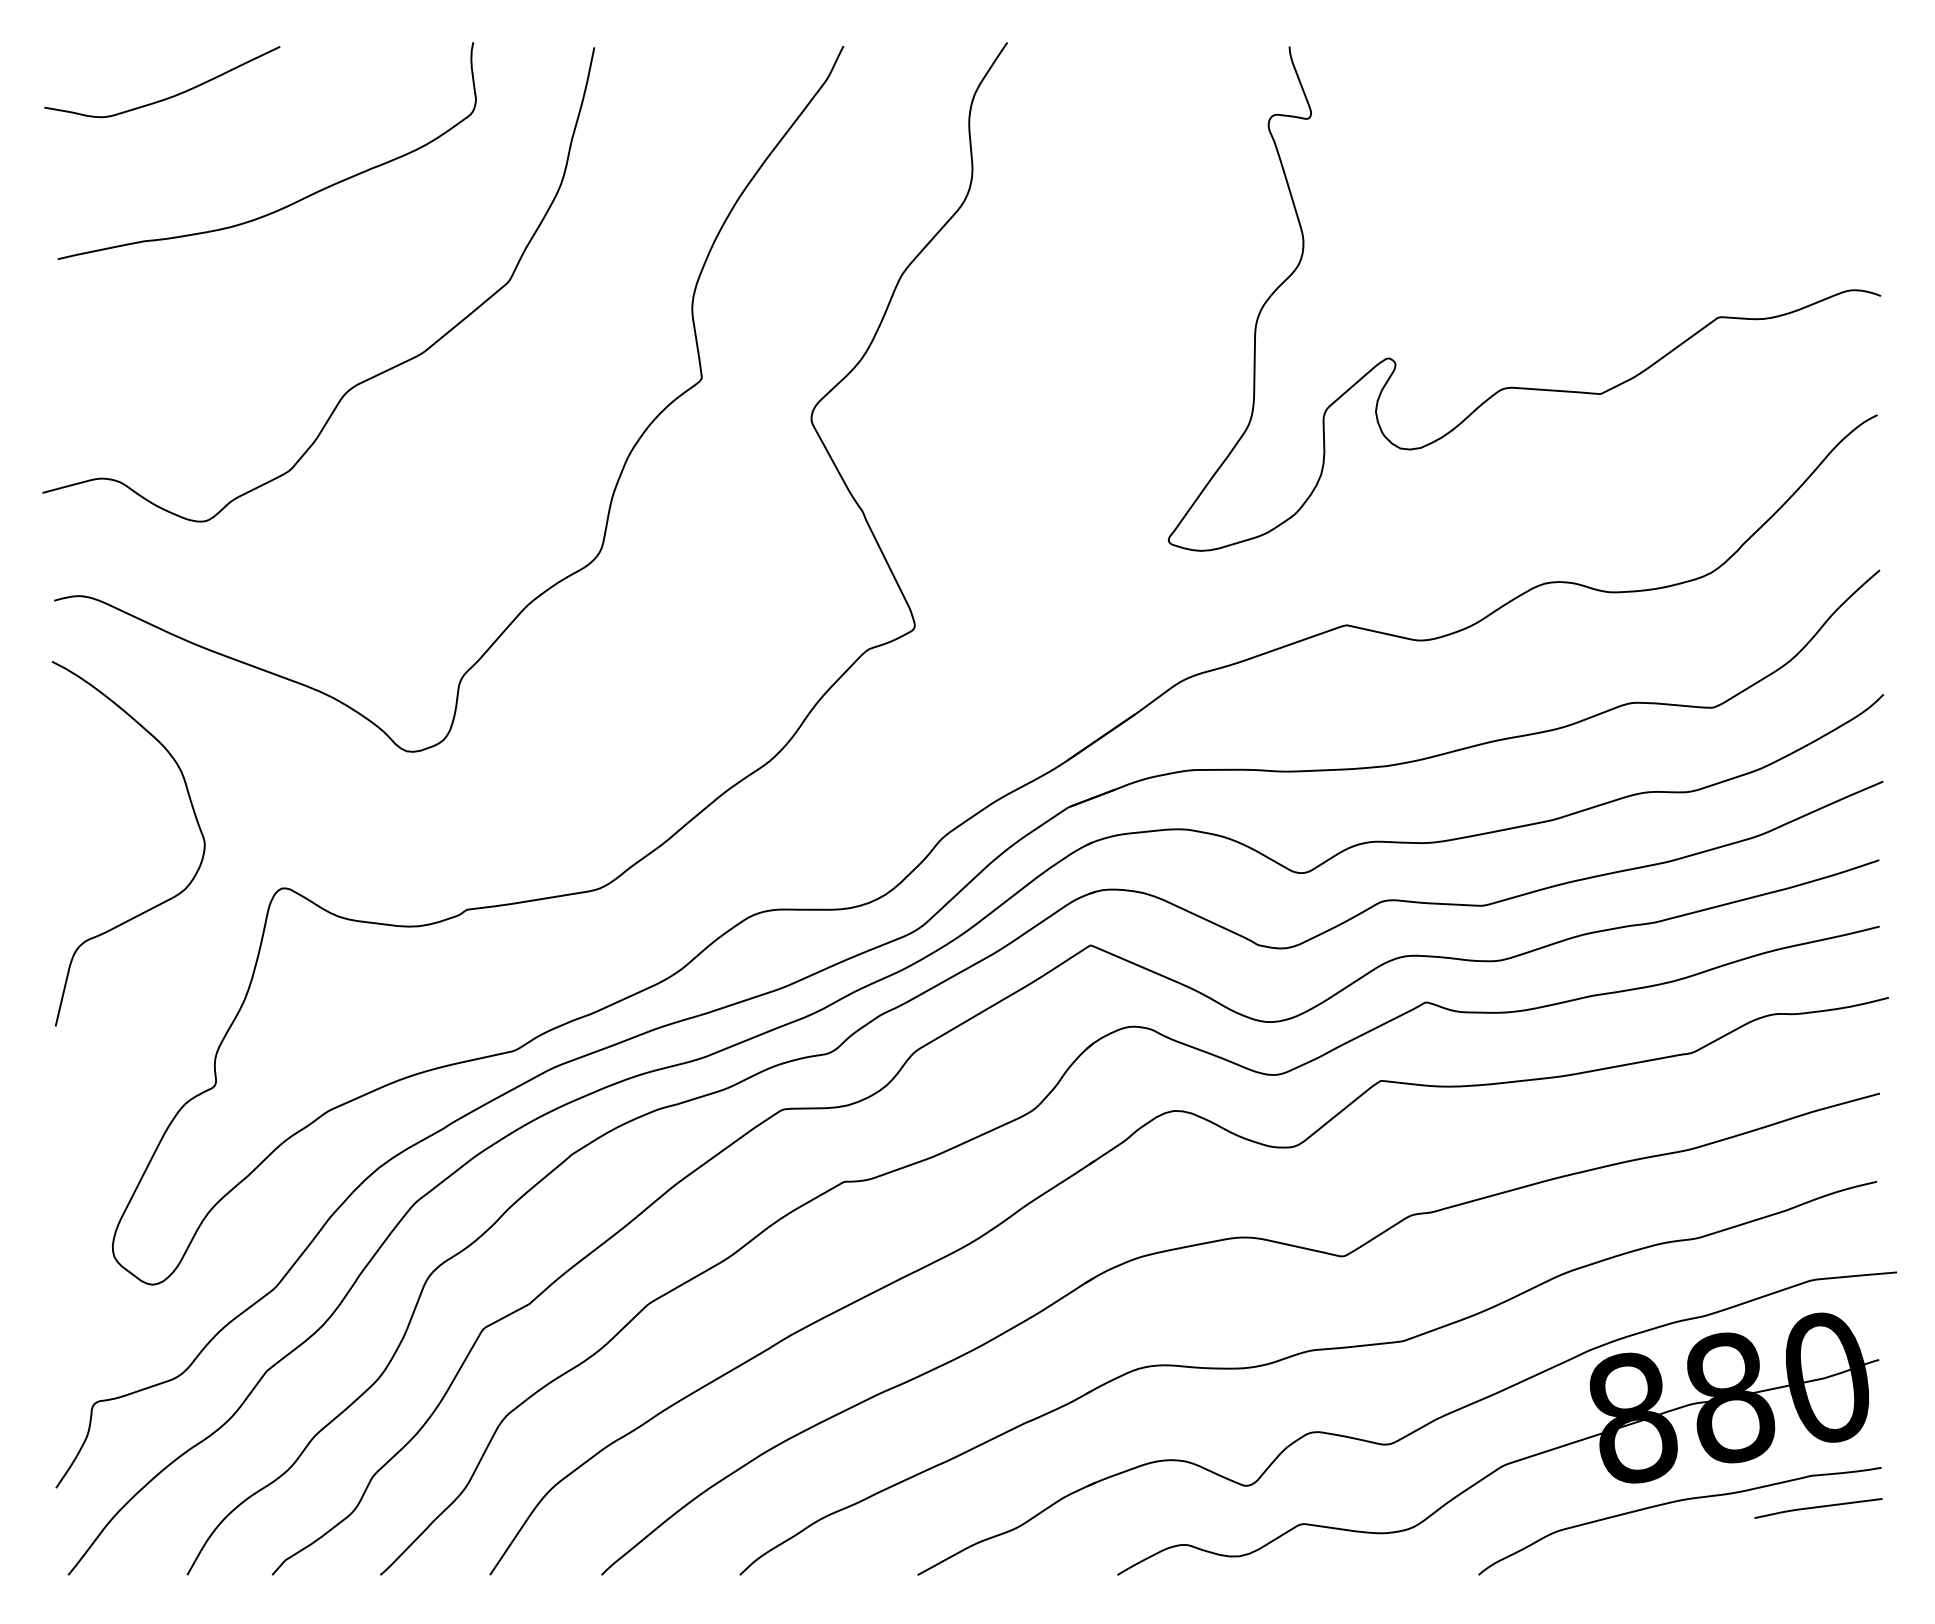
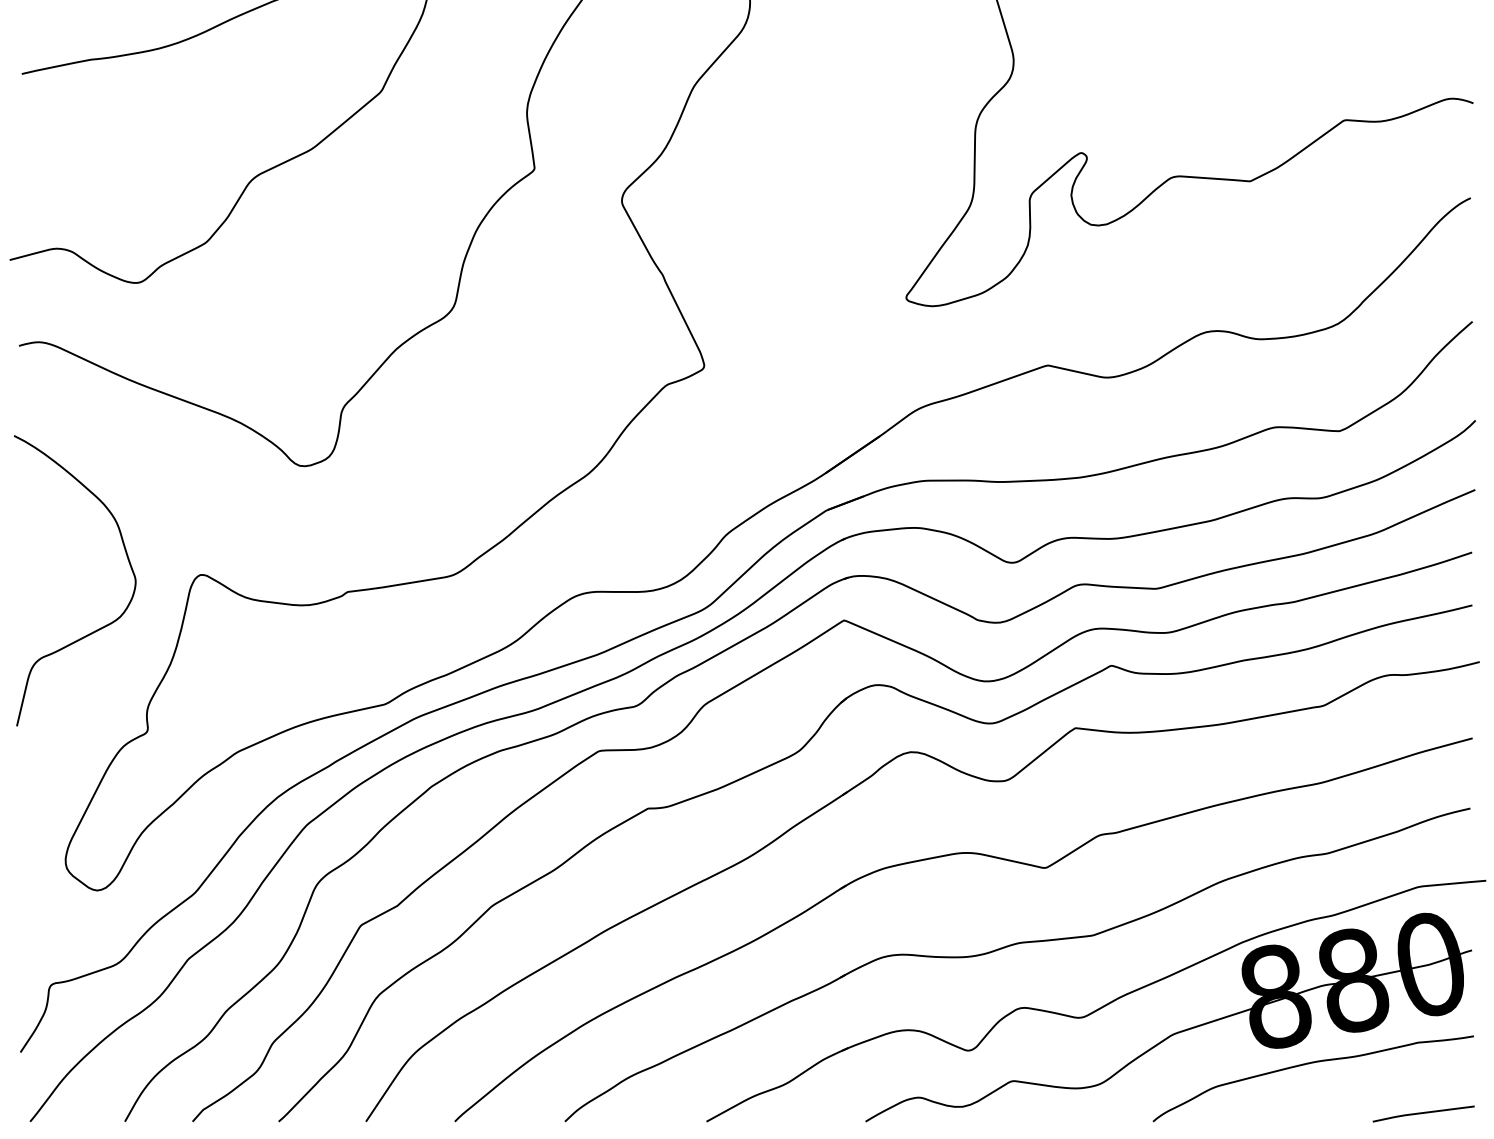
curve: (159, 903) -> (99, 628), moved
curve: (1818, 1507) -> (1423, 1113), moved

